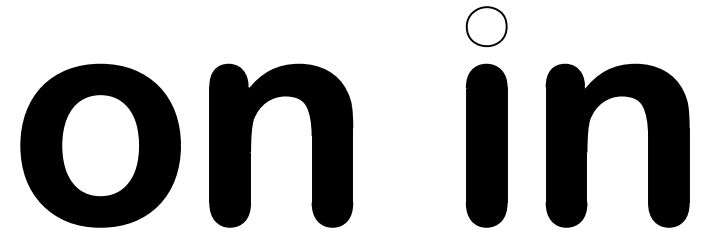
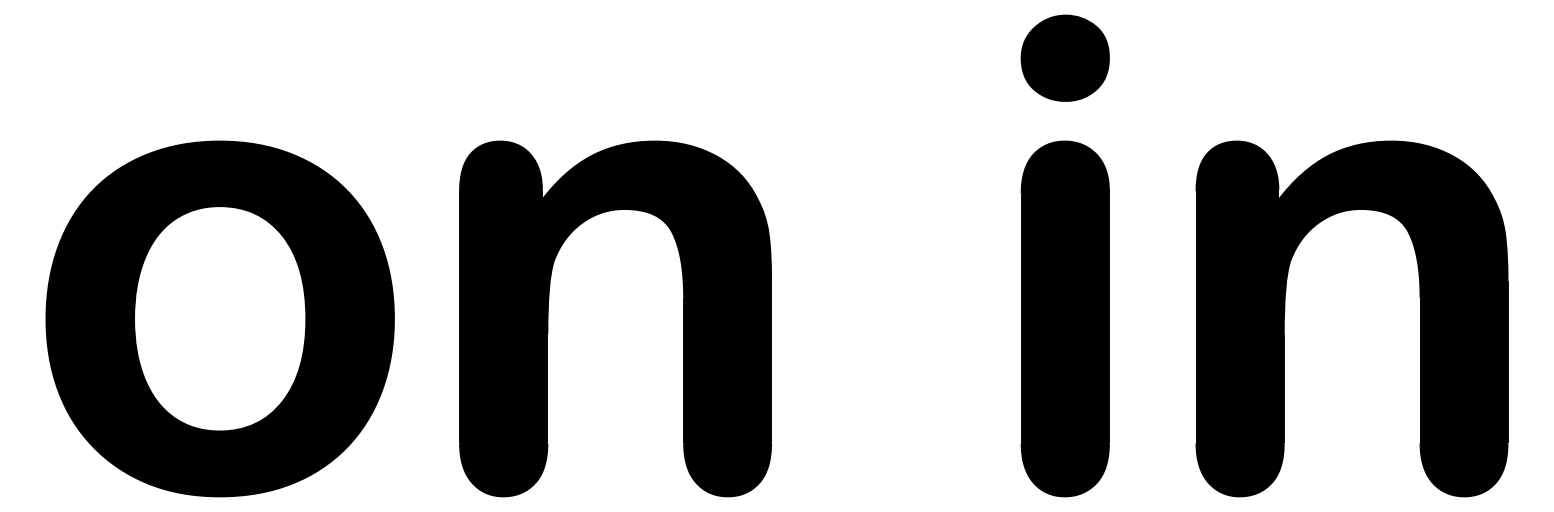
fill: (486, 26) -> (1064, 57), added

